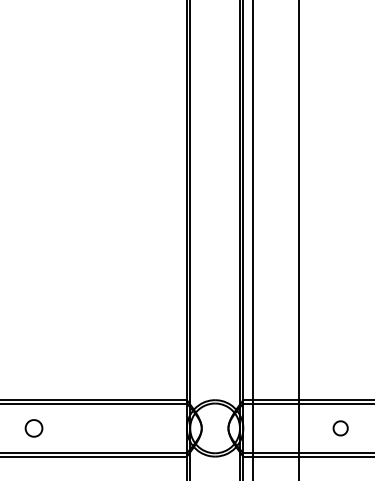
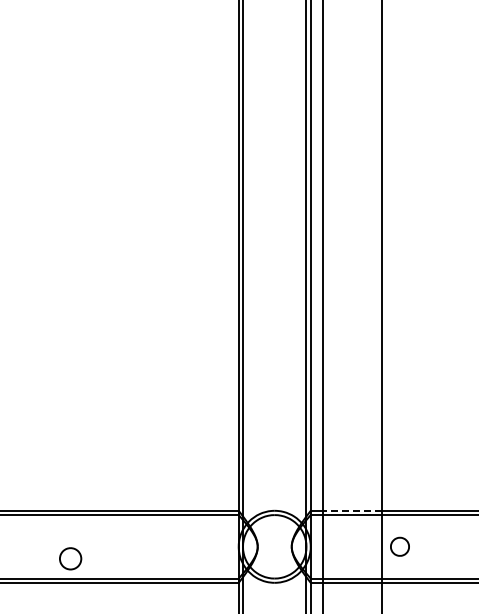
line: (275, 399) -> (351, 510), solid -> dashed
part: (33, 428) -> (70, 558), moved
part: (340, 428) -> (399, 546), moved

